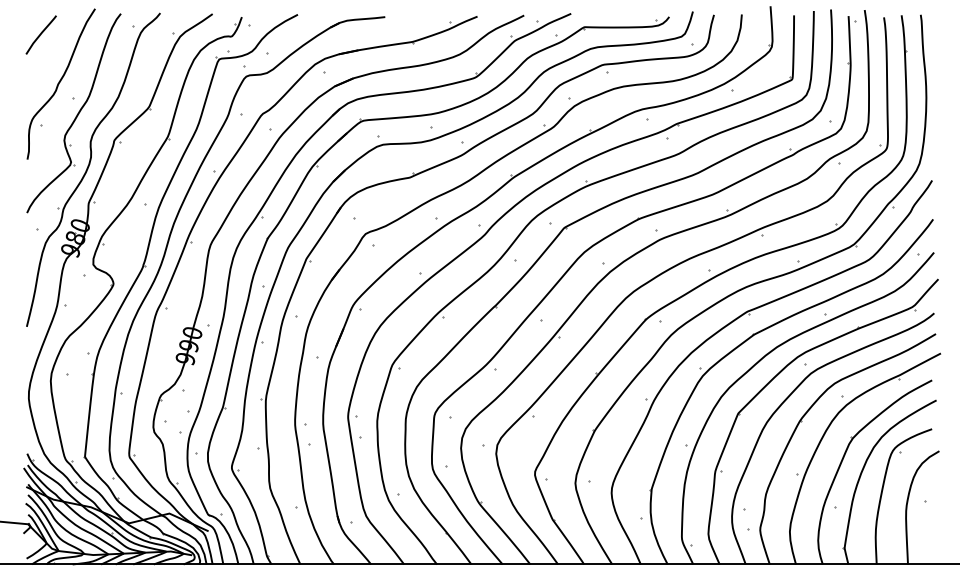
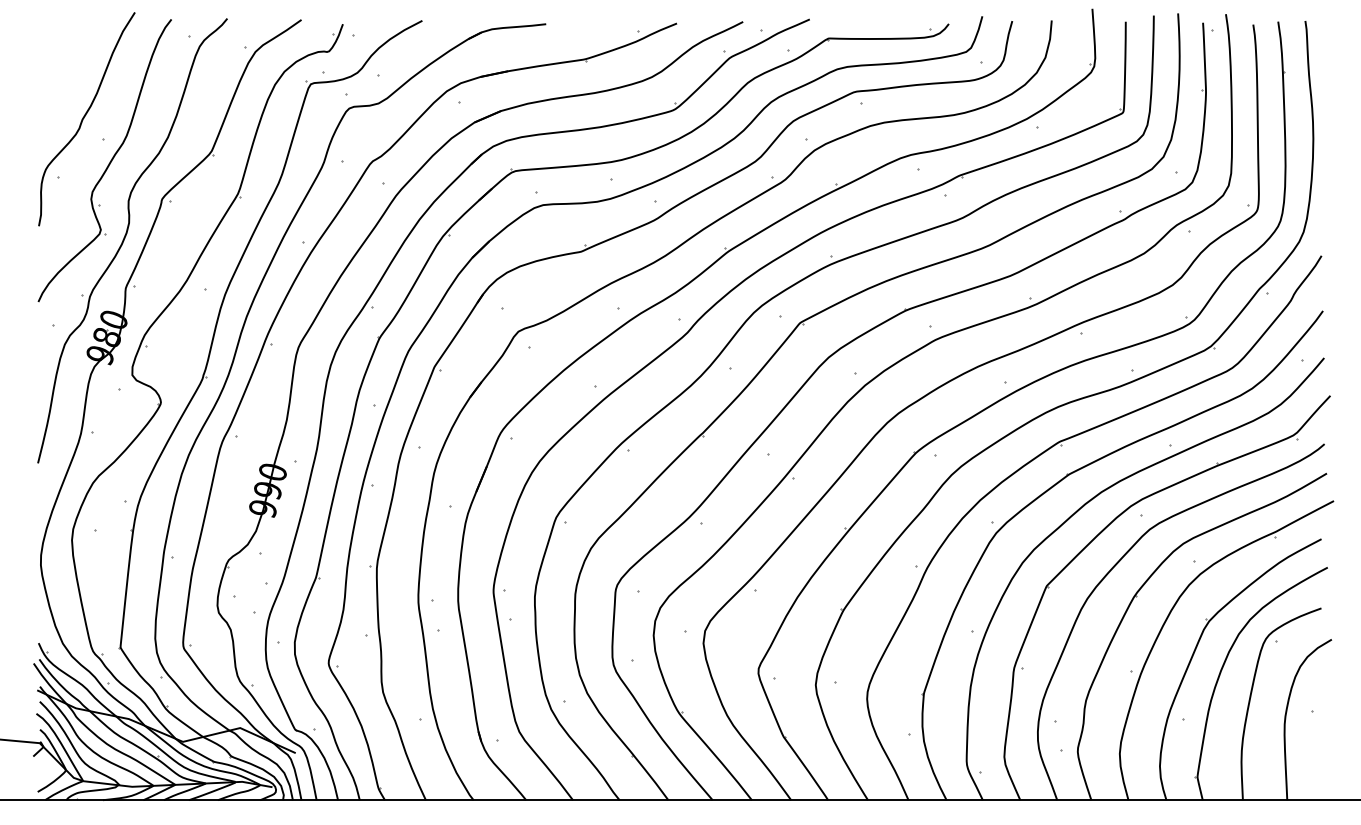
curve: (40, 34) -> (57, 48), removed

